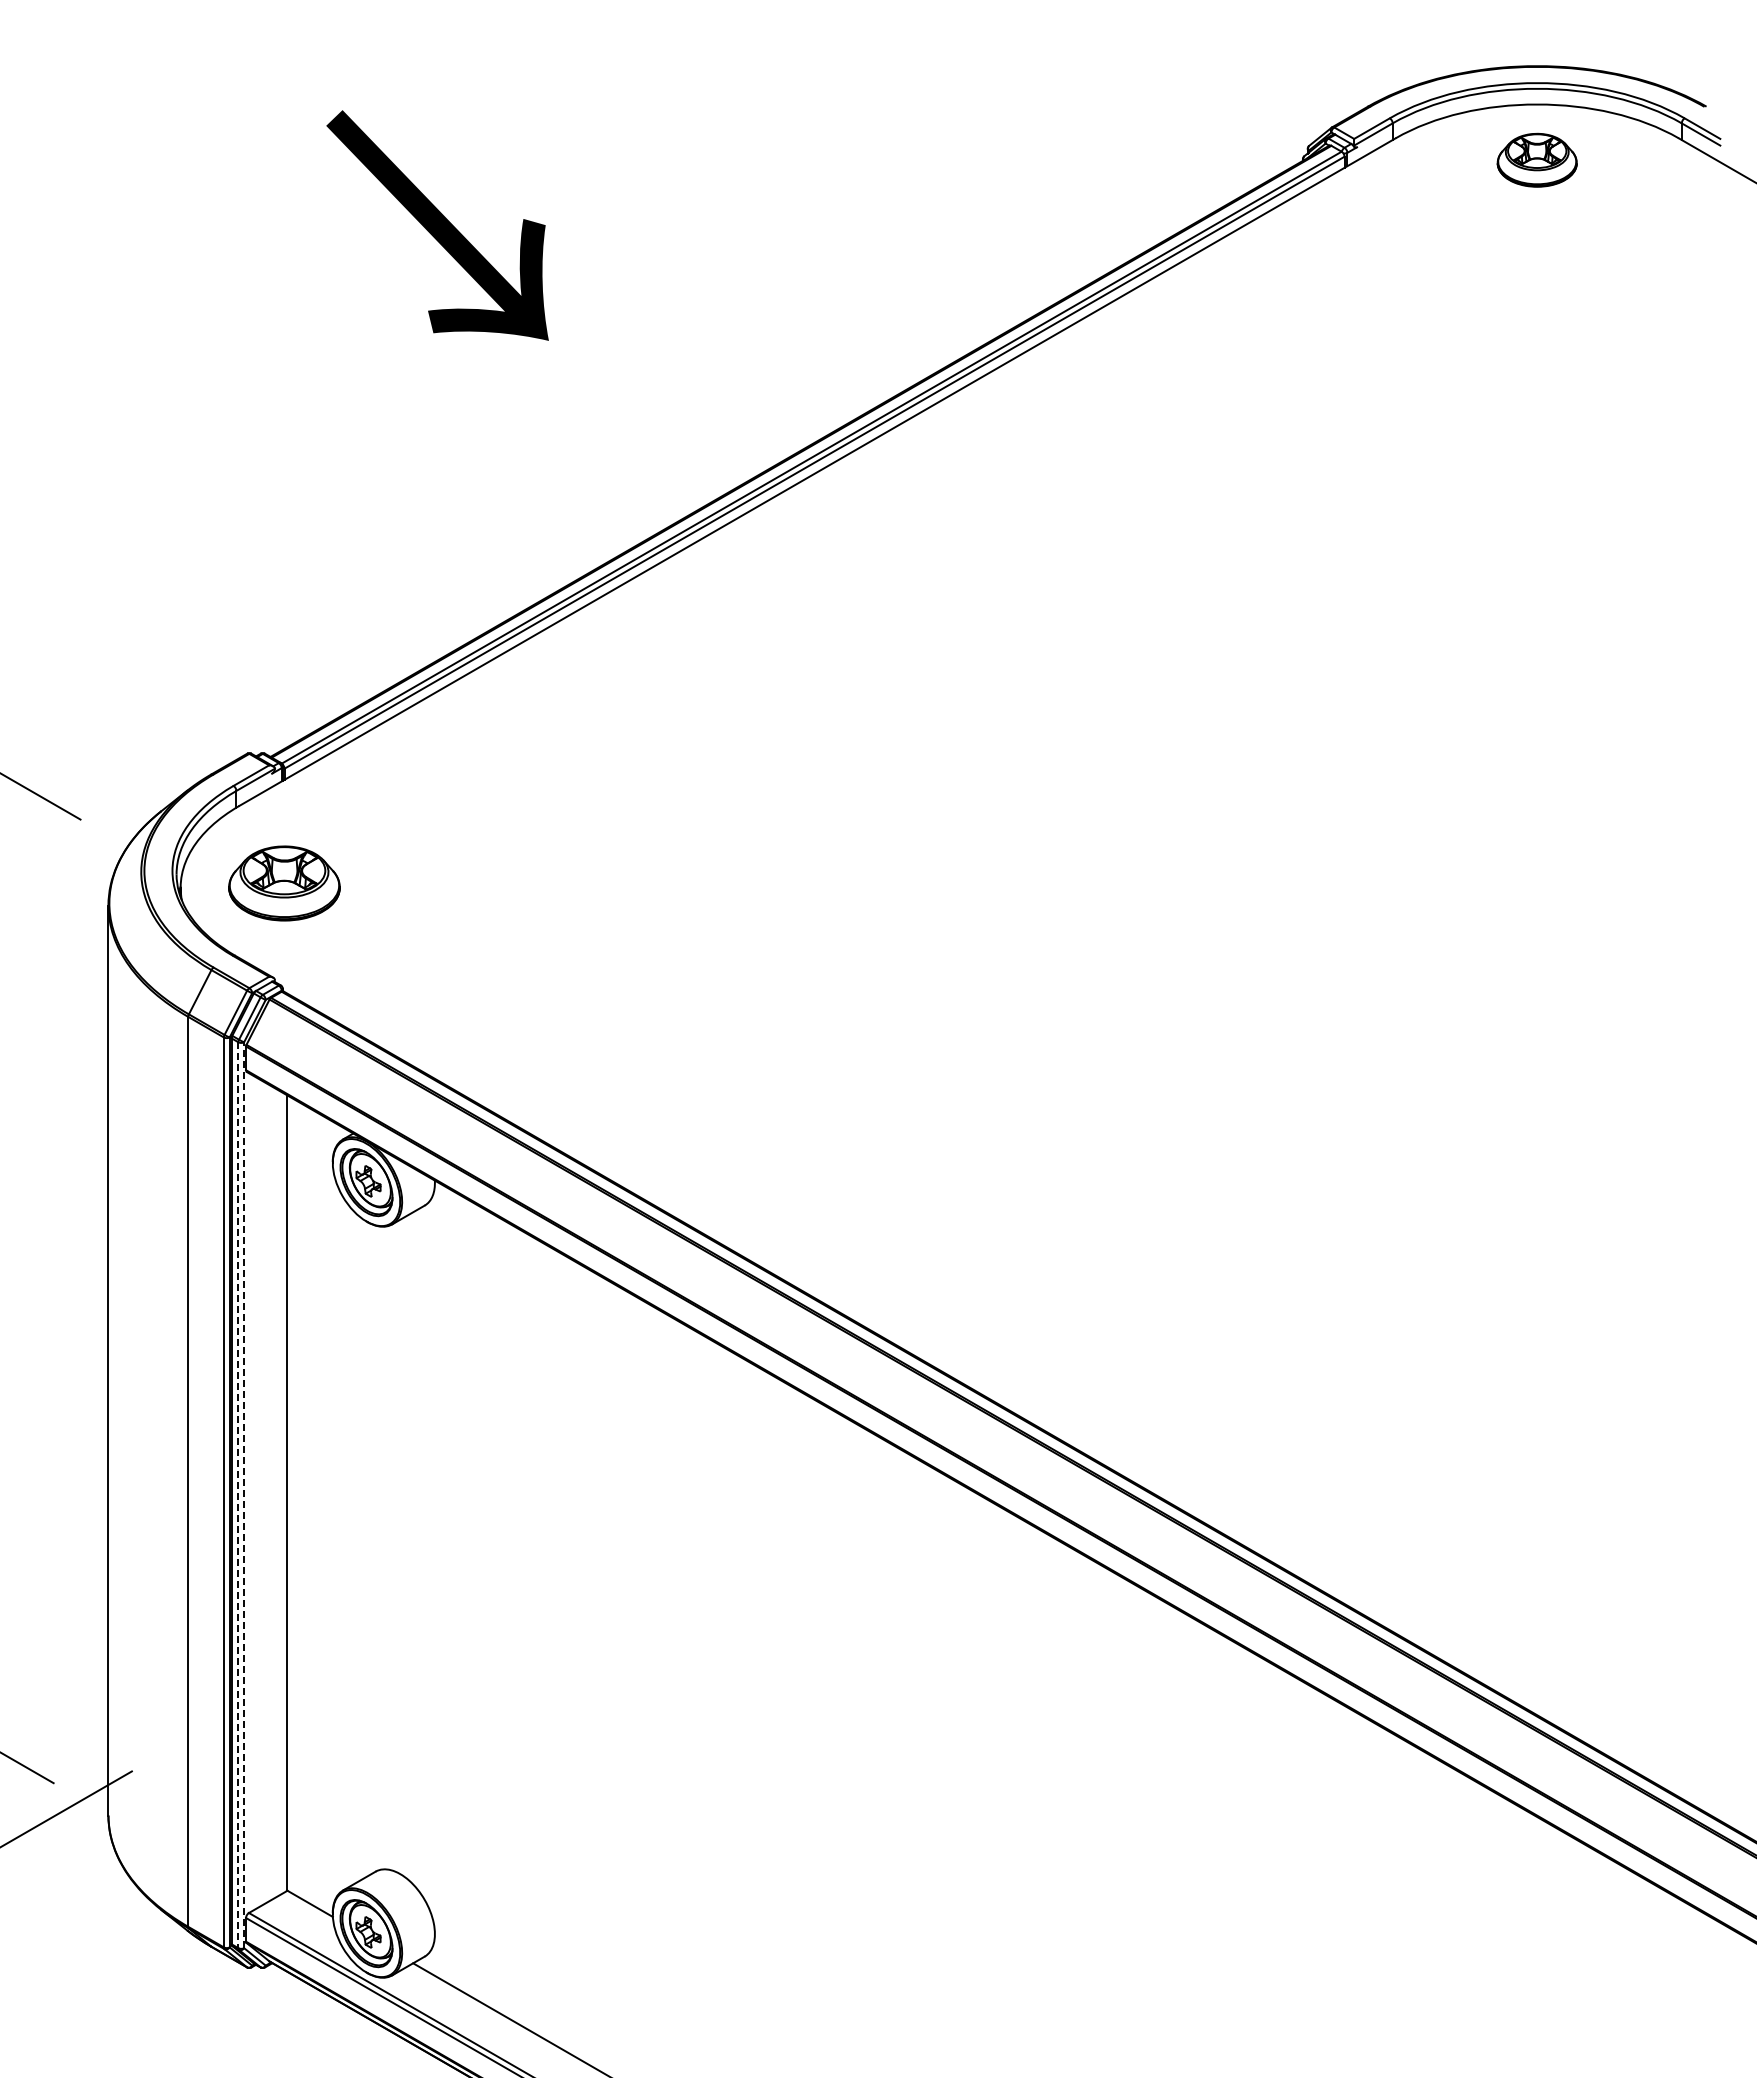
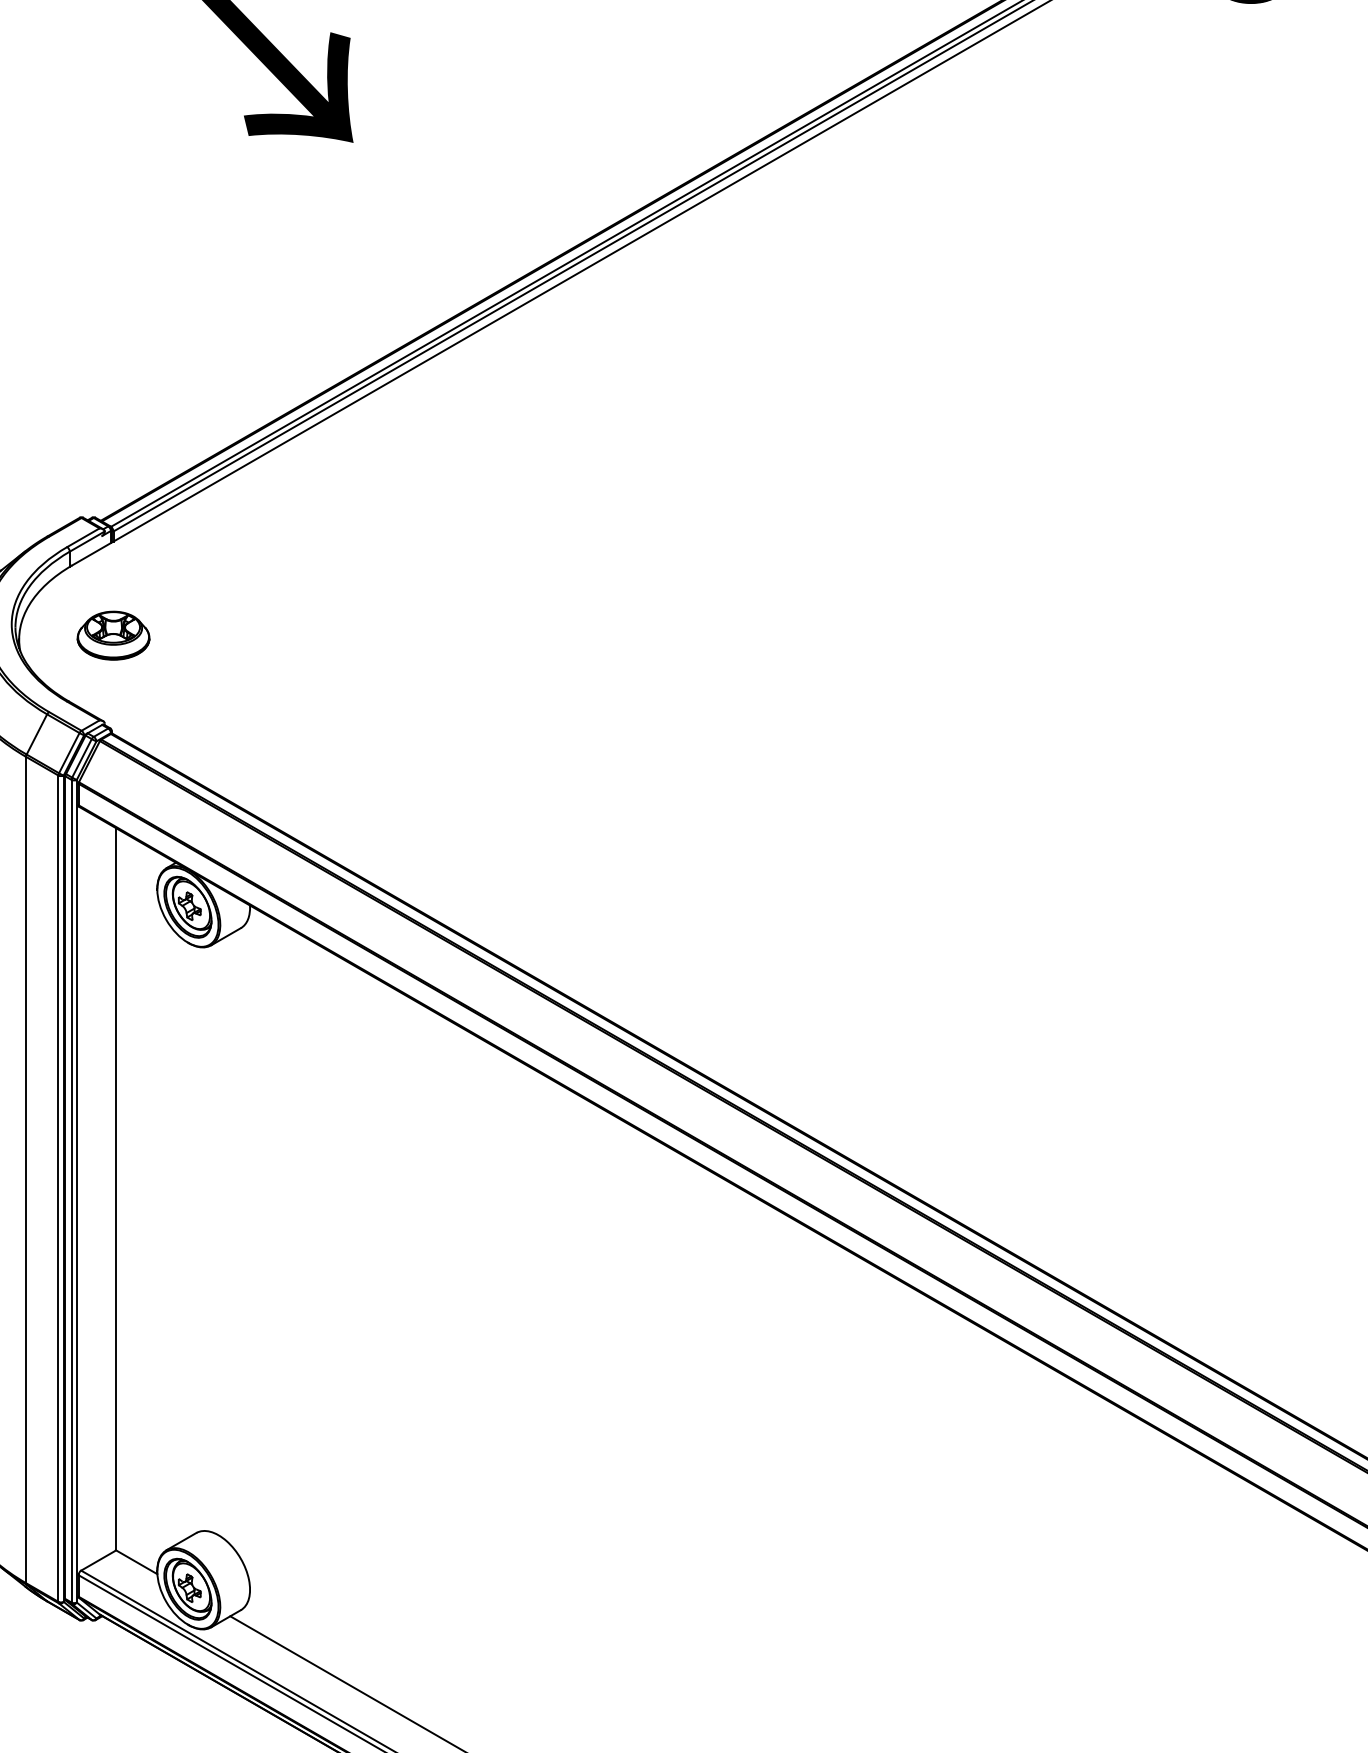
part: (284, 883) -> (113, 635), size x0.71
line: (238, 1495) -> (71, 1191), dashed -> solid
line: (244, 1495) -> (77, 1191), dashed -> solid

